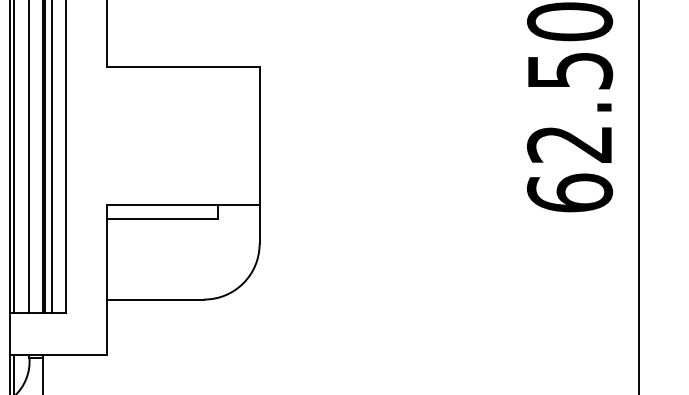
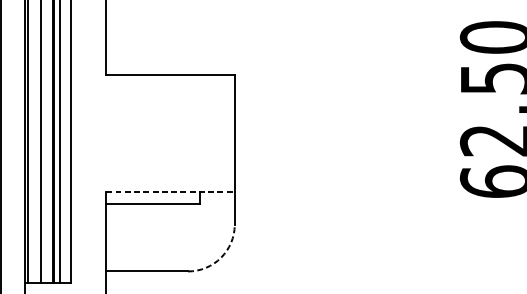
line: (183, 205) -> (170, 192), solid -> dashed
arc: (243, 283) -> (221, 257), solid -> dashed

